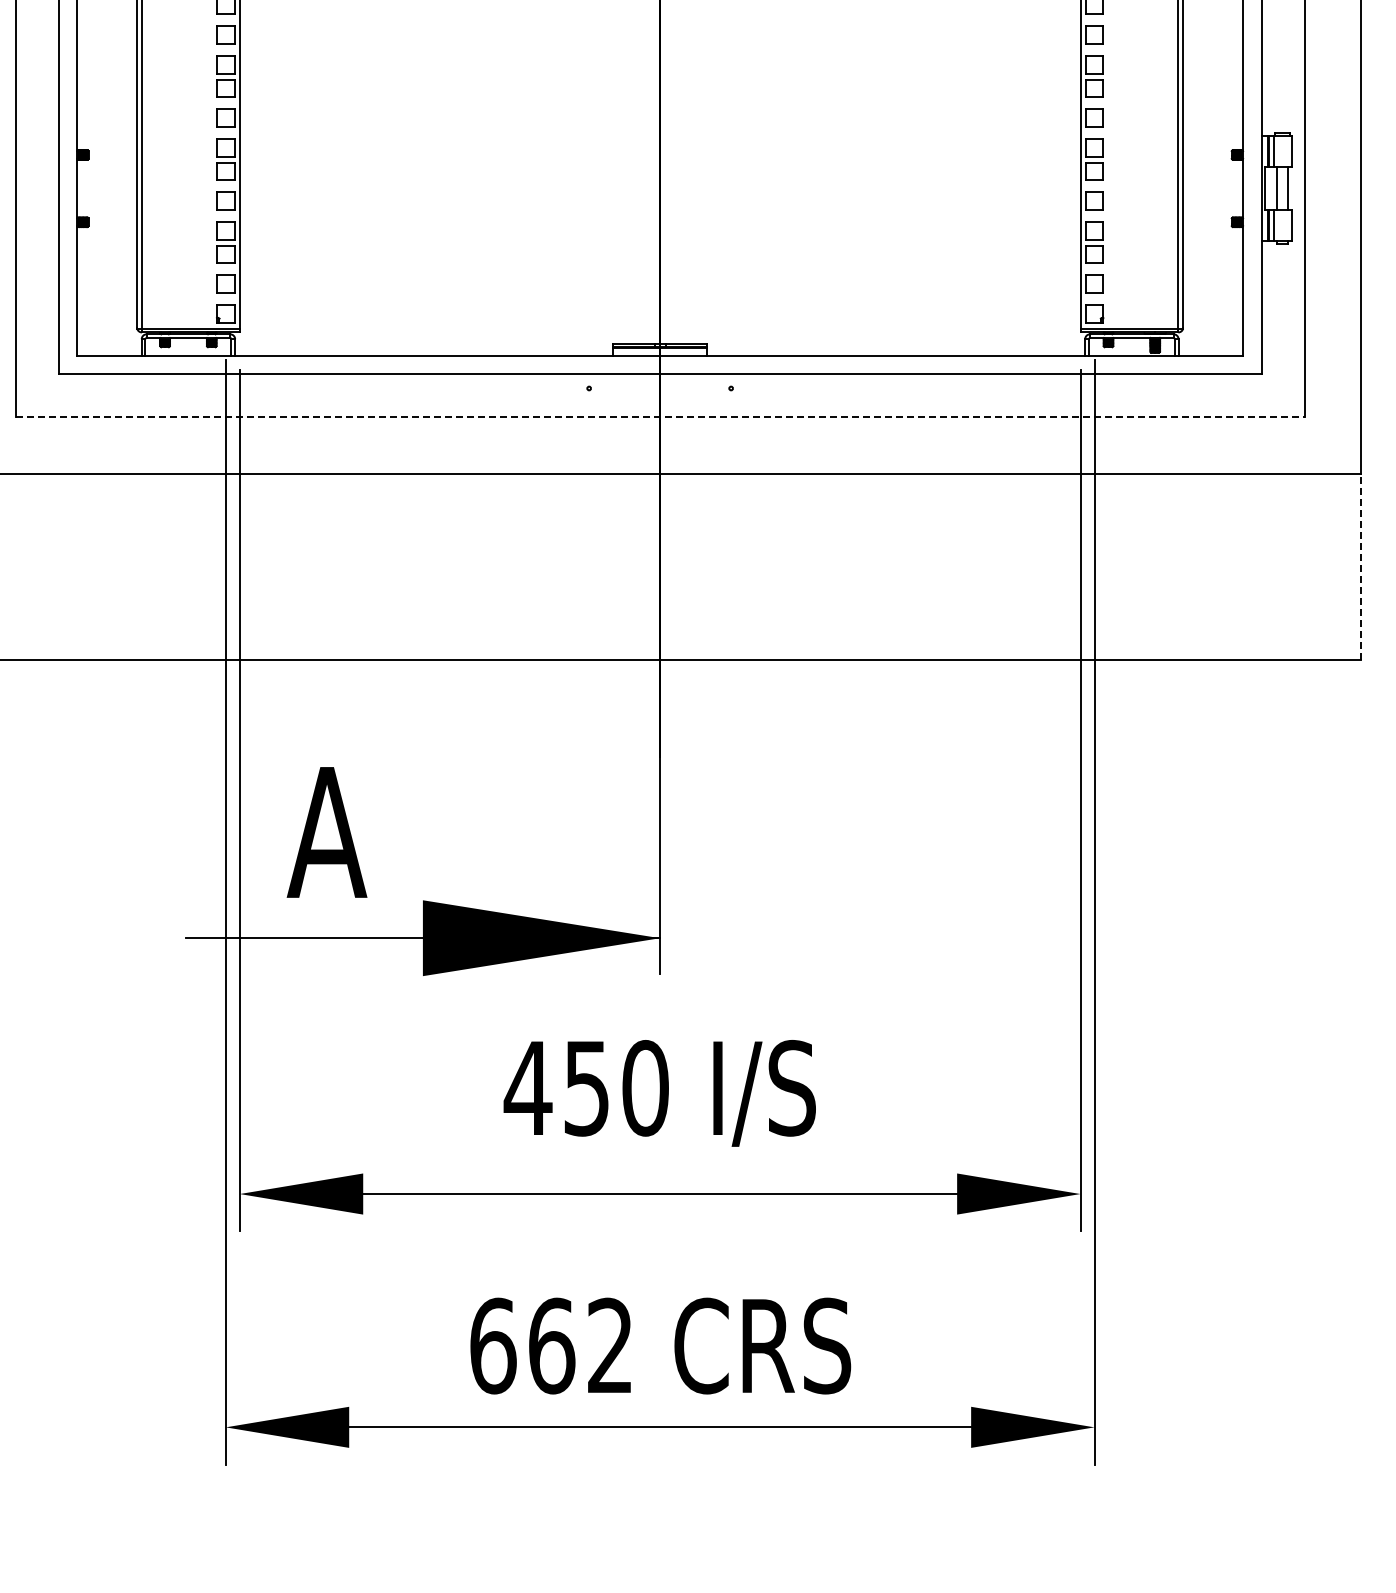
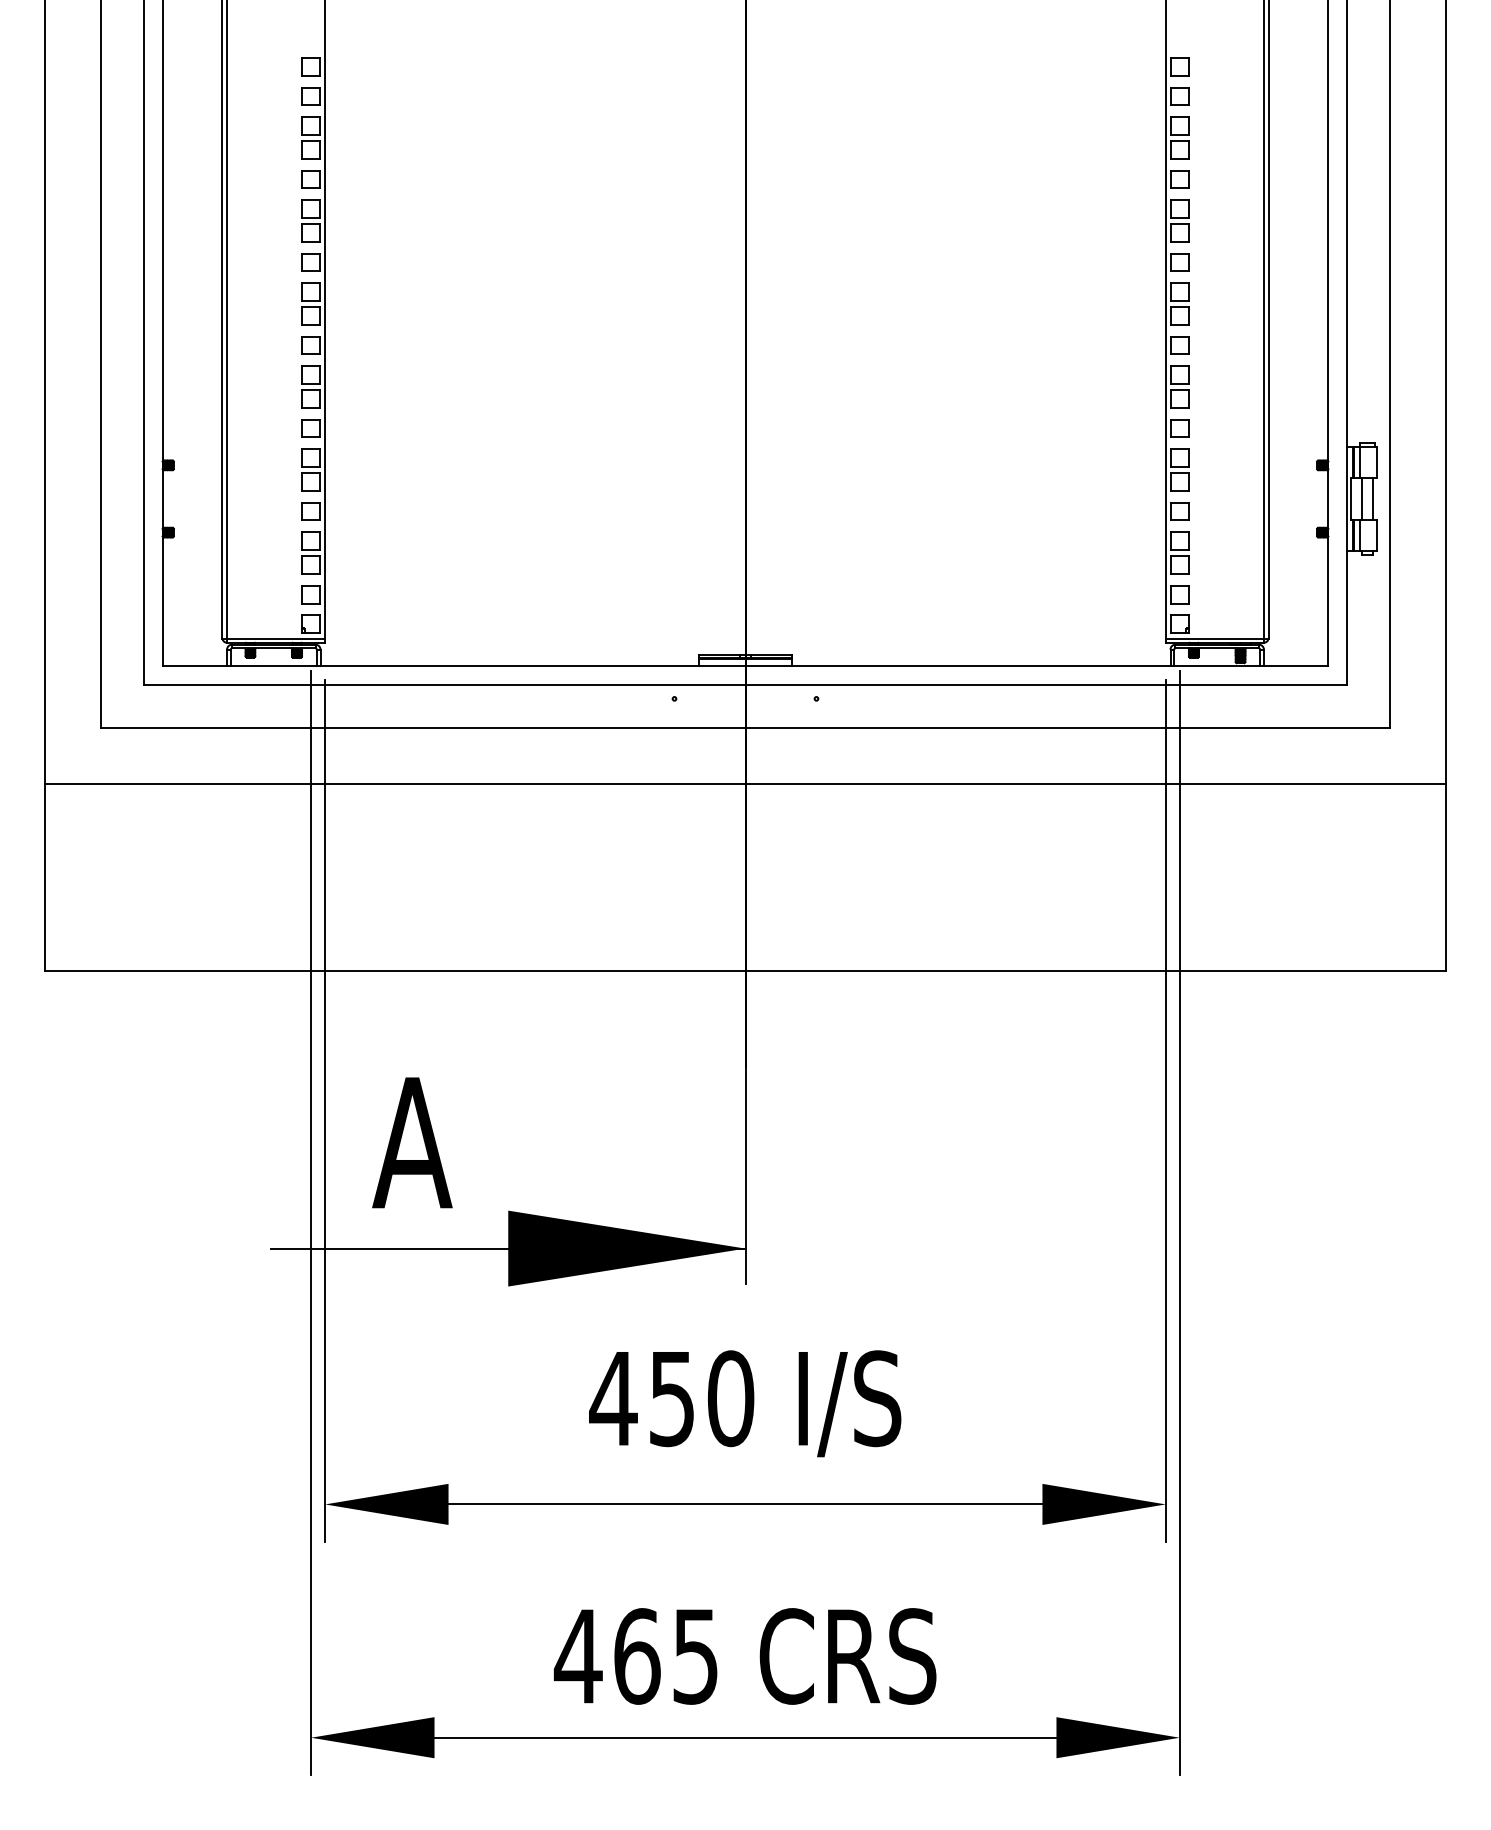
line: (660, 417) -> (745, 727), dashed -> solid
line: (1361, 566) -> (1446, 876), dashed -> solid
text: (550, 1346) -> (635, 1656), 662 -> 465

